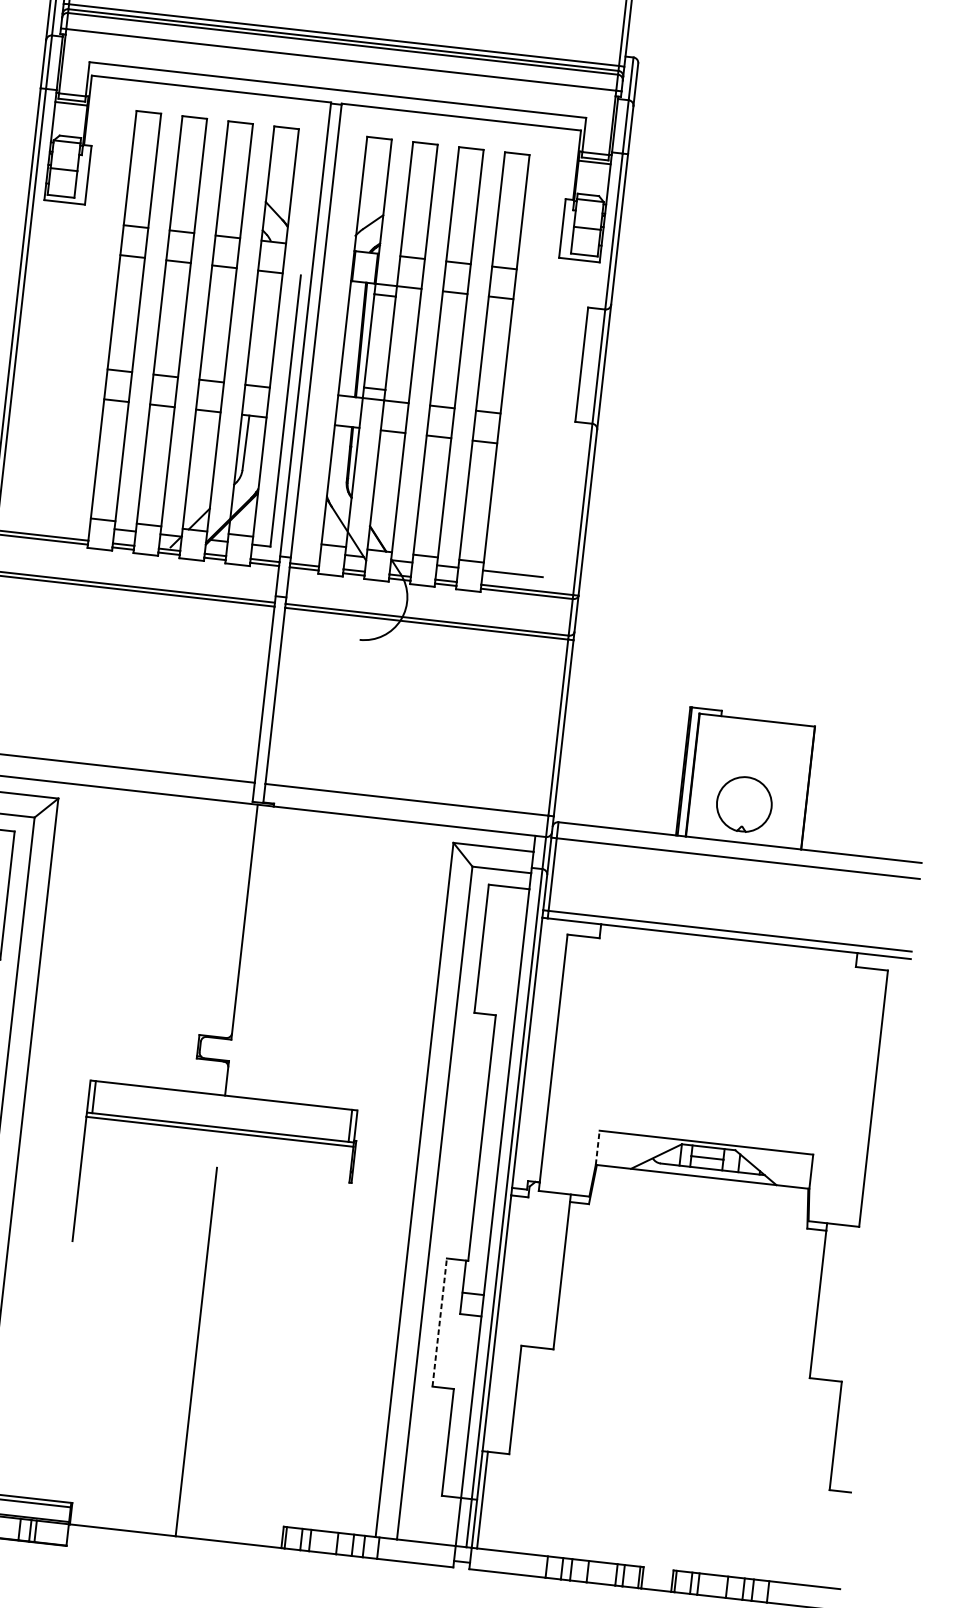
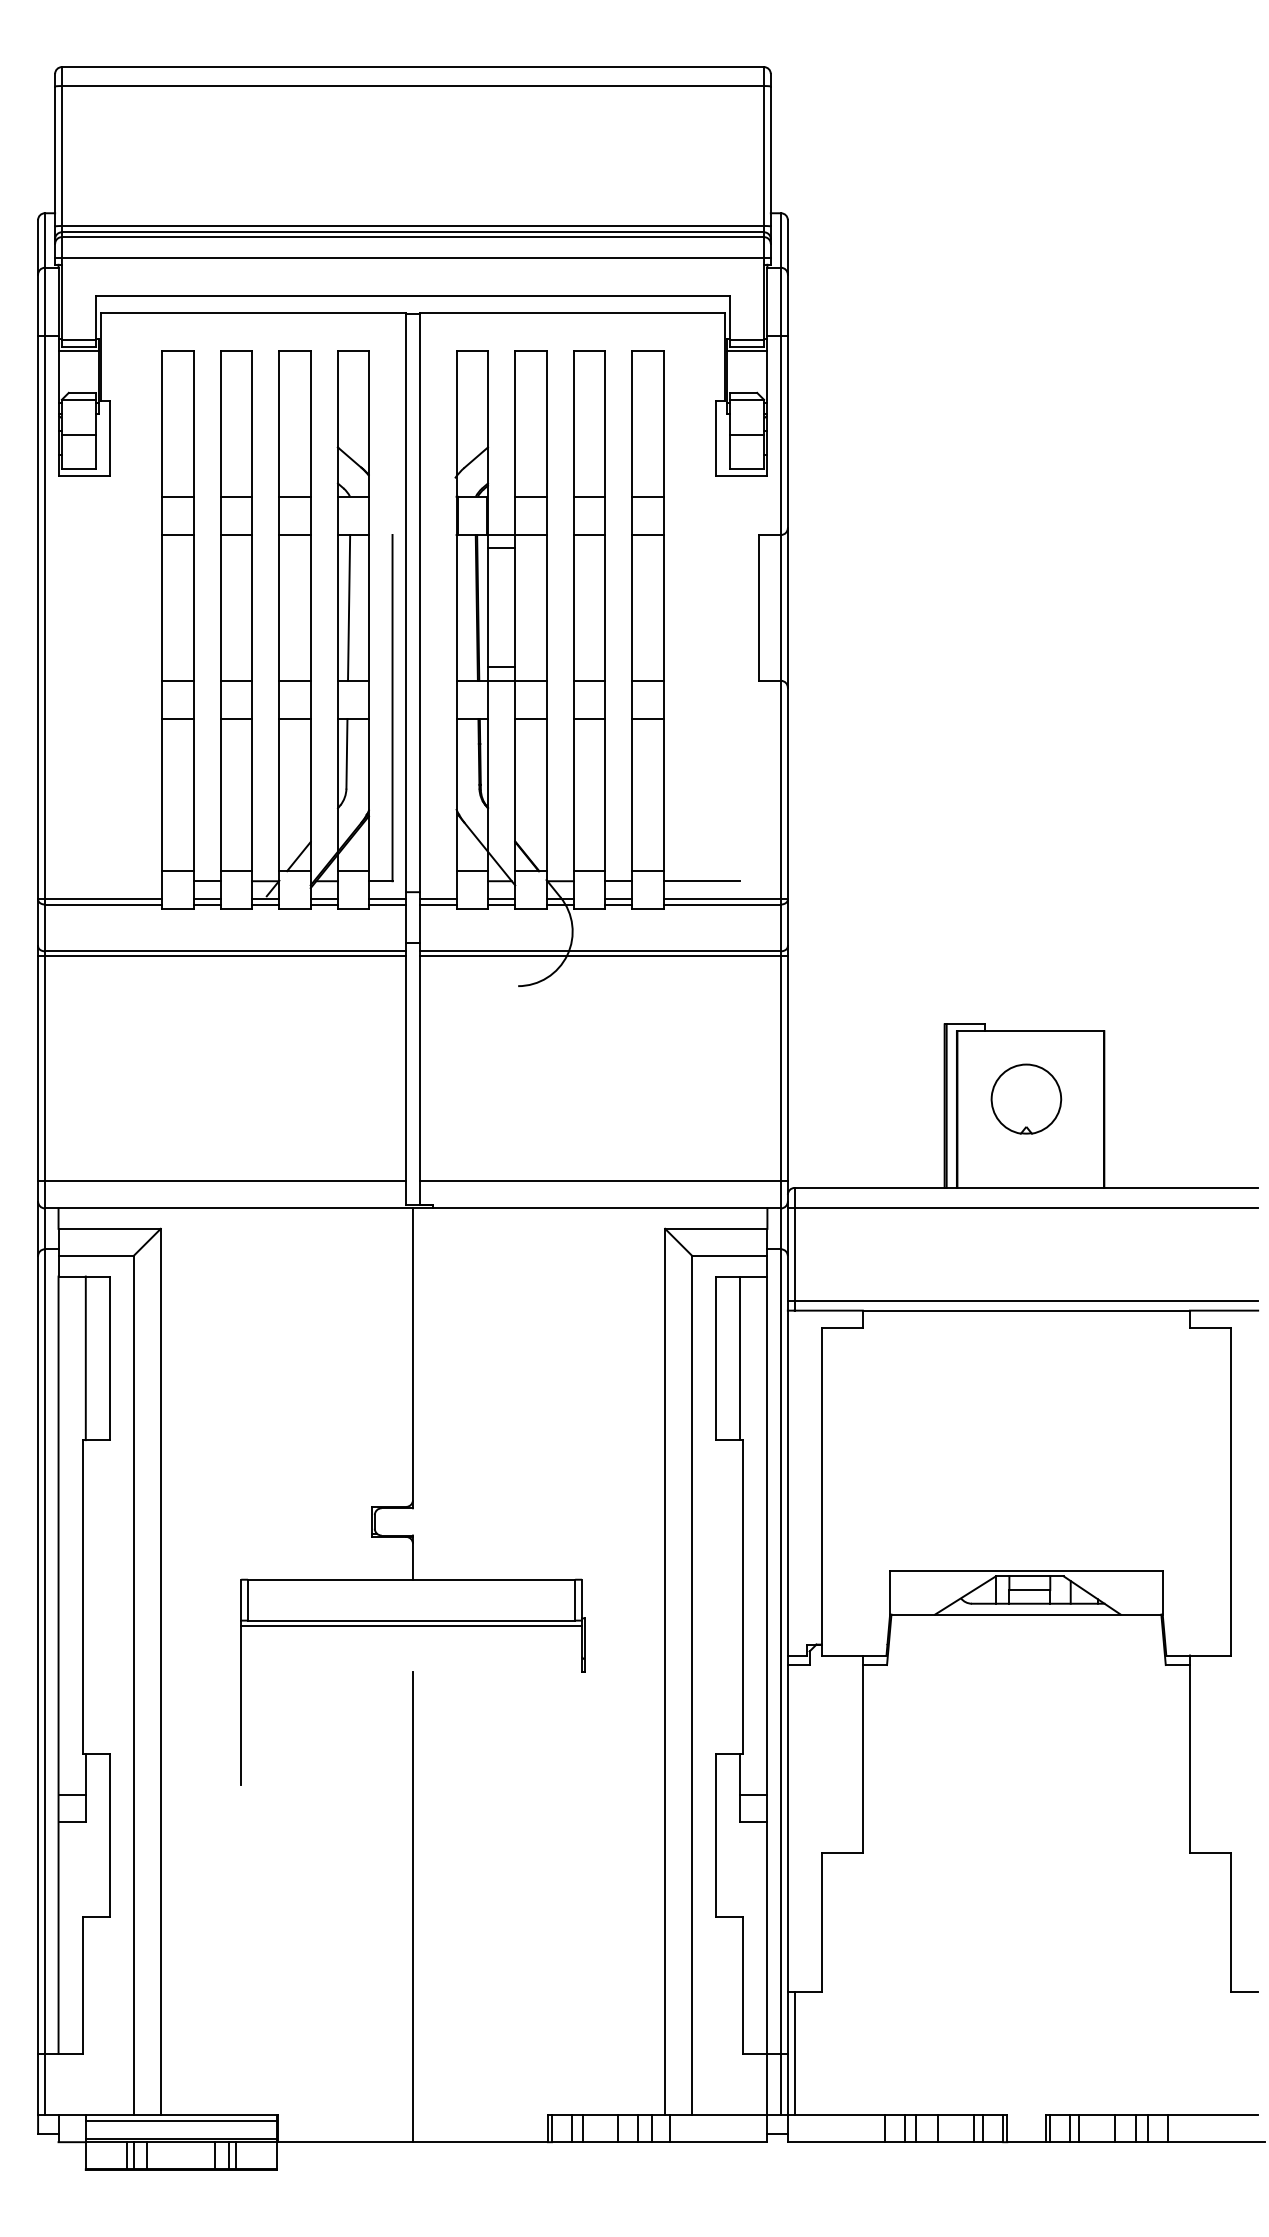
line: (260, 328) -> (349, 607), added
part: (744, 803) -> (1026, 1098), moved
line: (501, 951) -> (740, 1358), added
line: (598, 1147) -> (890, 1592), dashed -> solid
line: (439, 1322) -> (715, 1835), dashed -> solid

